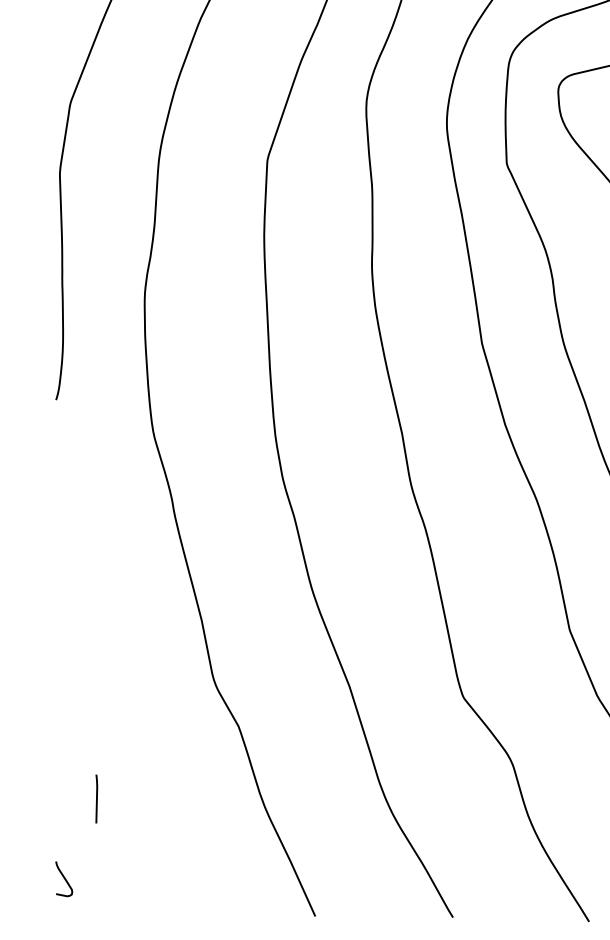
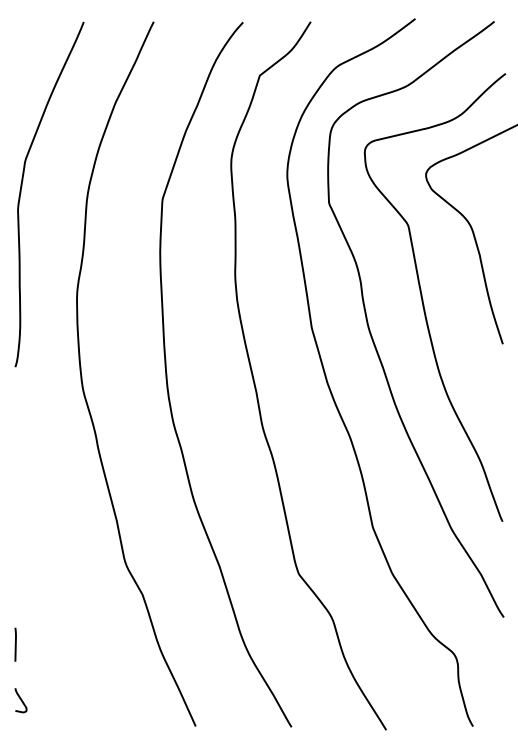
line: (96, 798) -> (15, 644), moved

